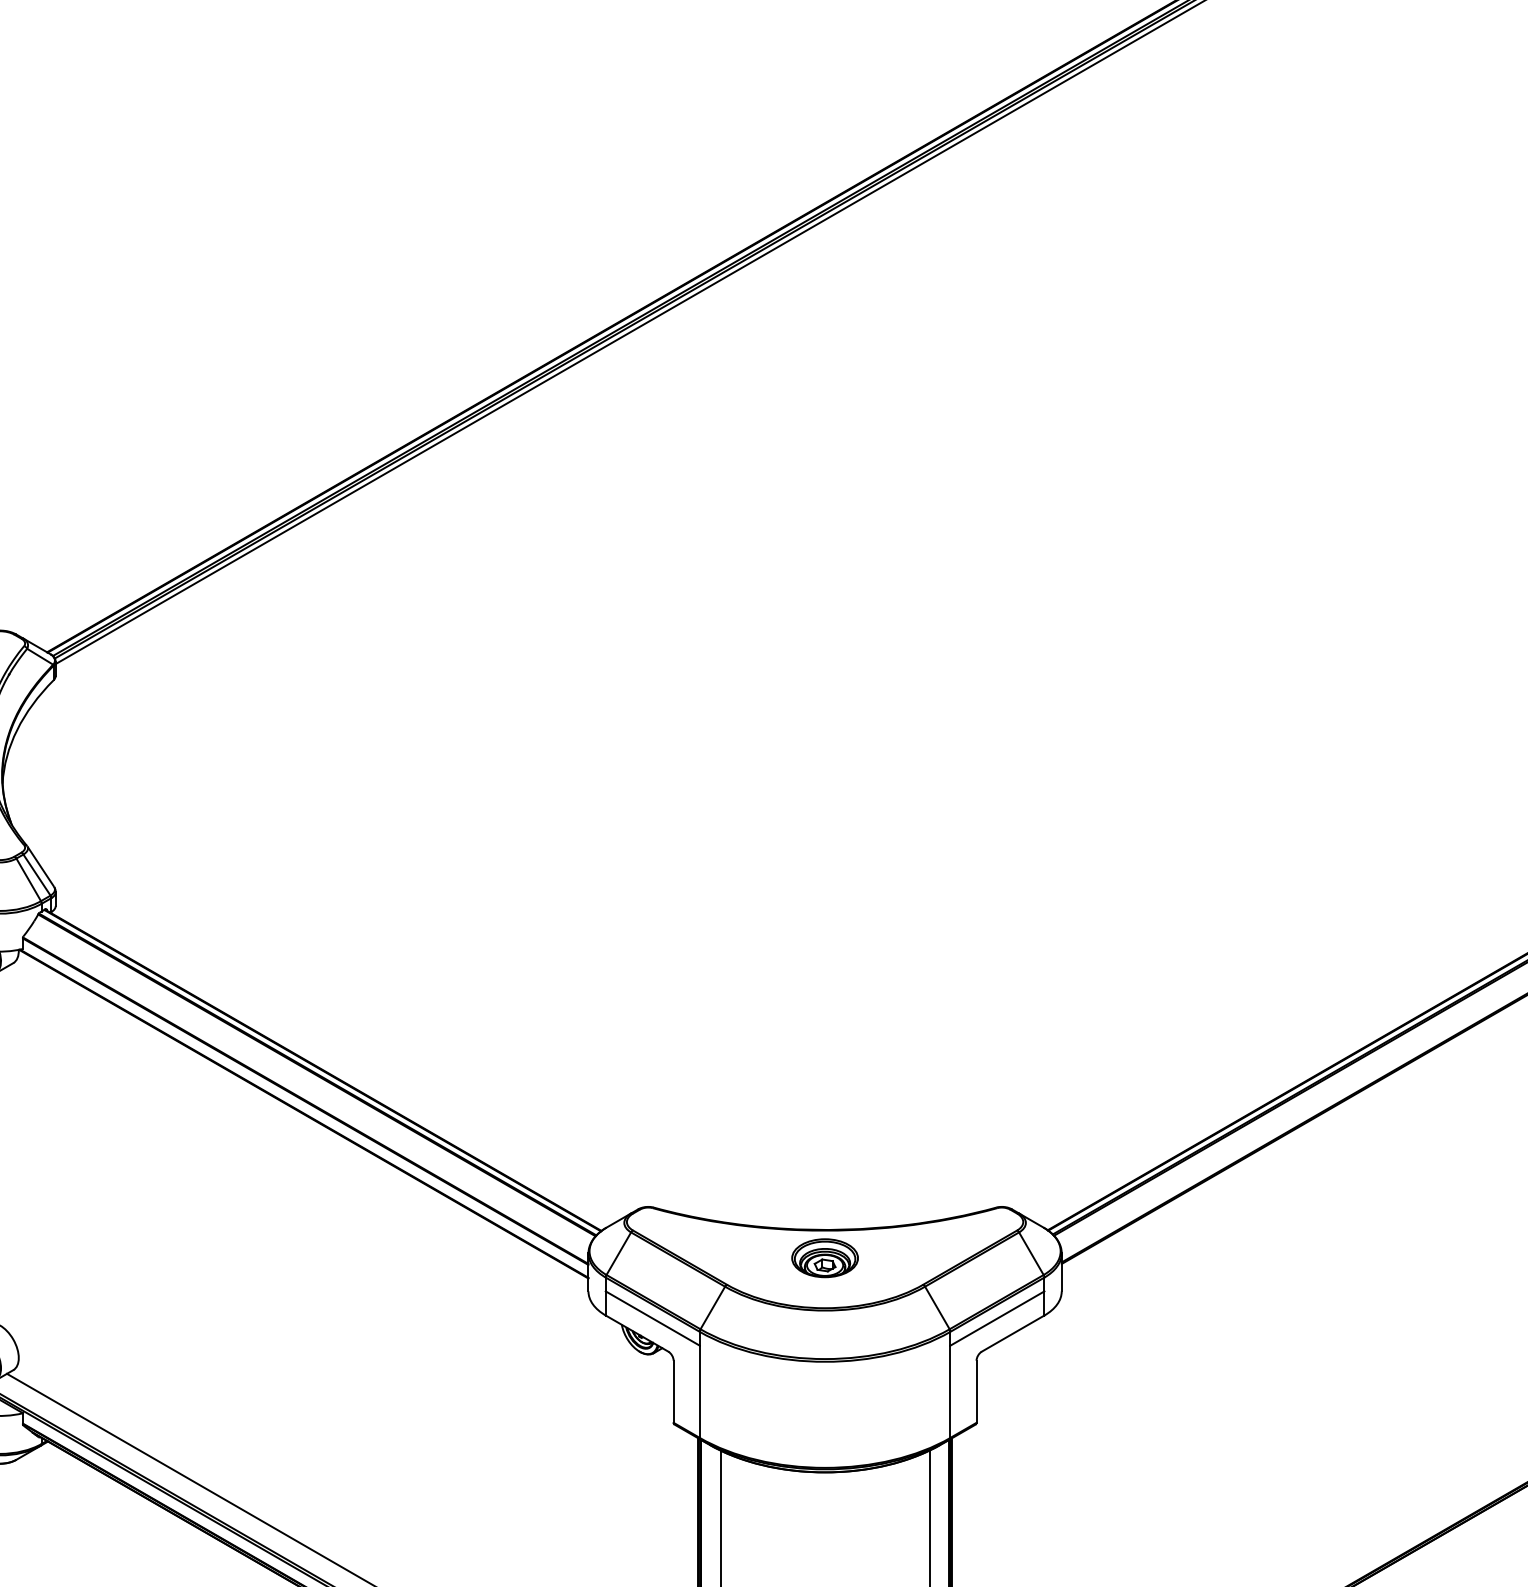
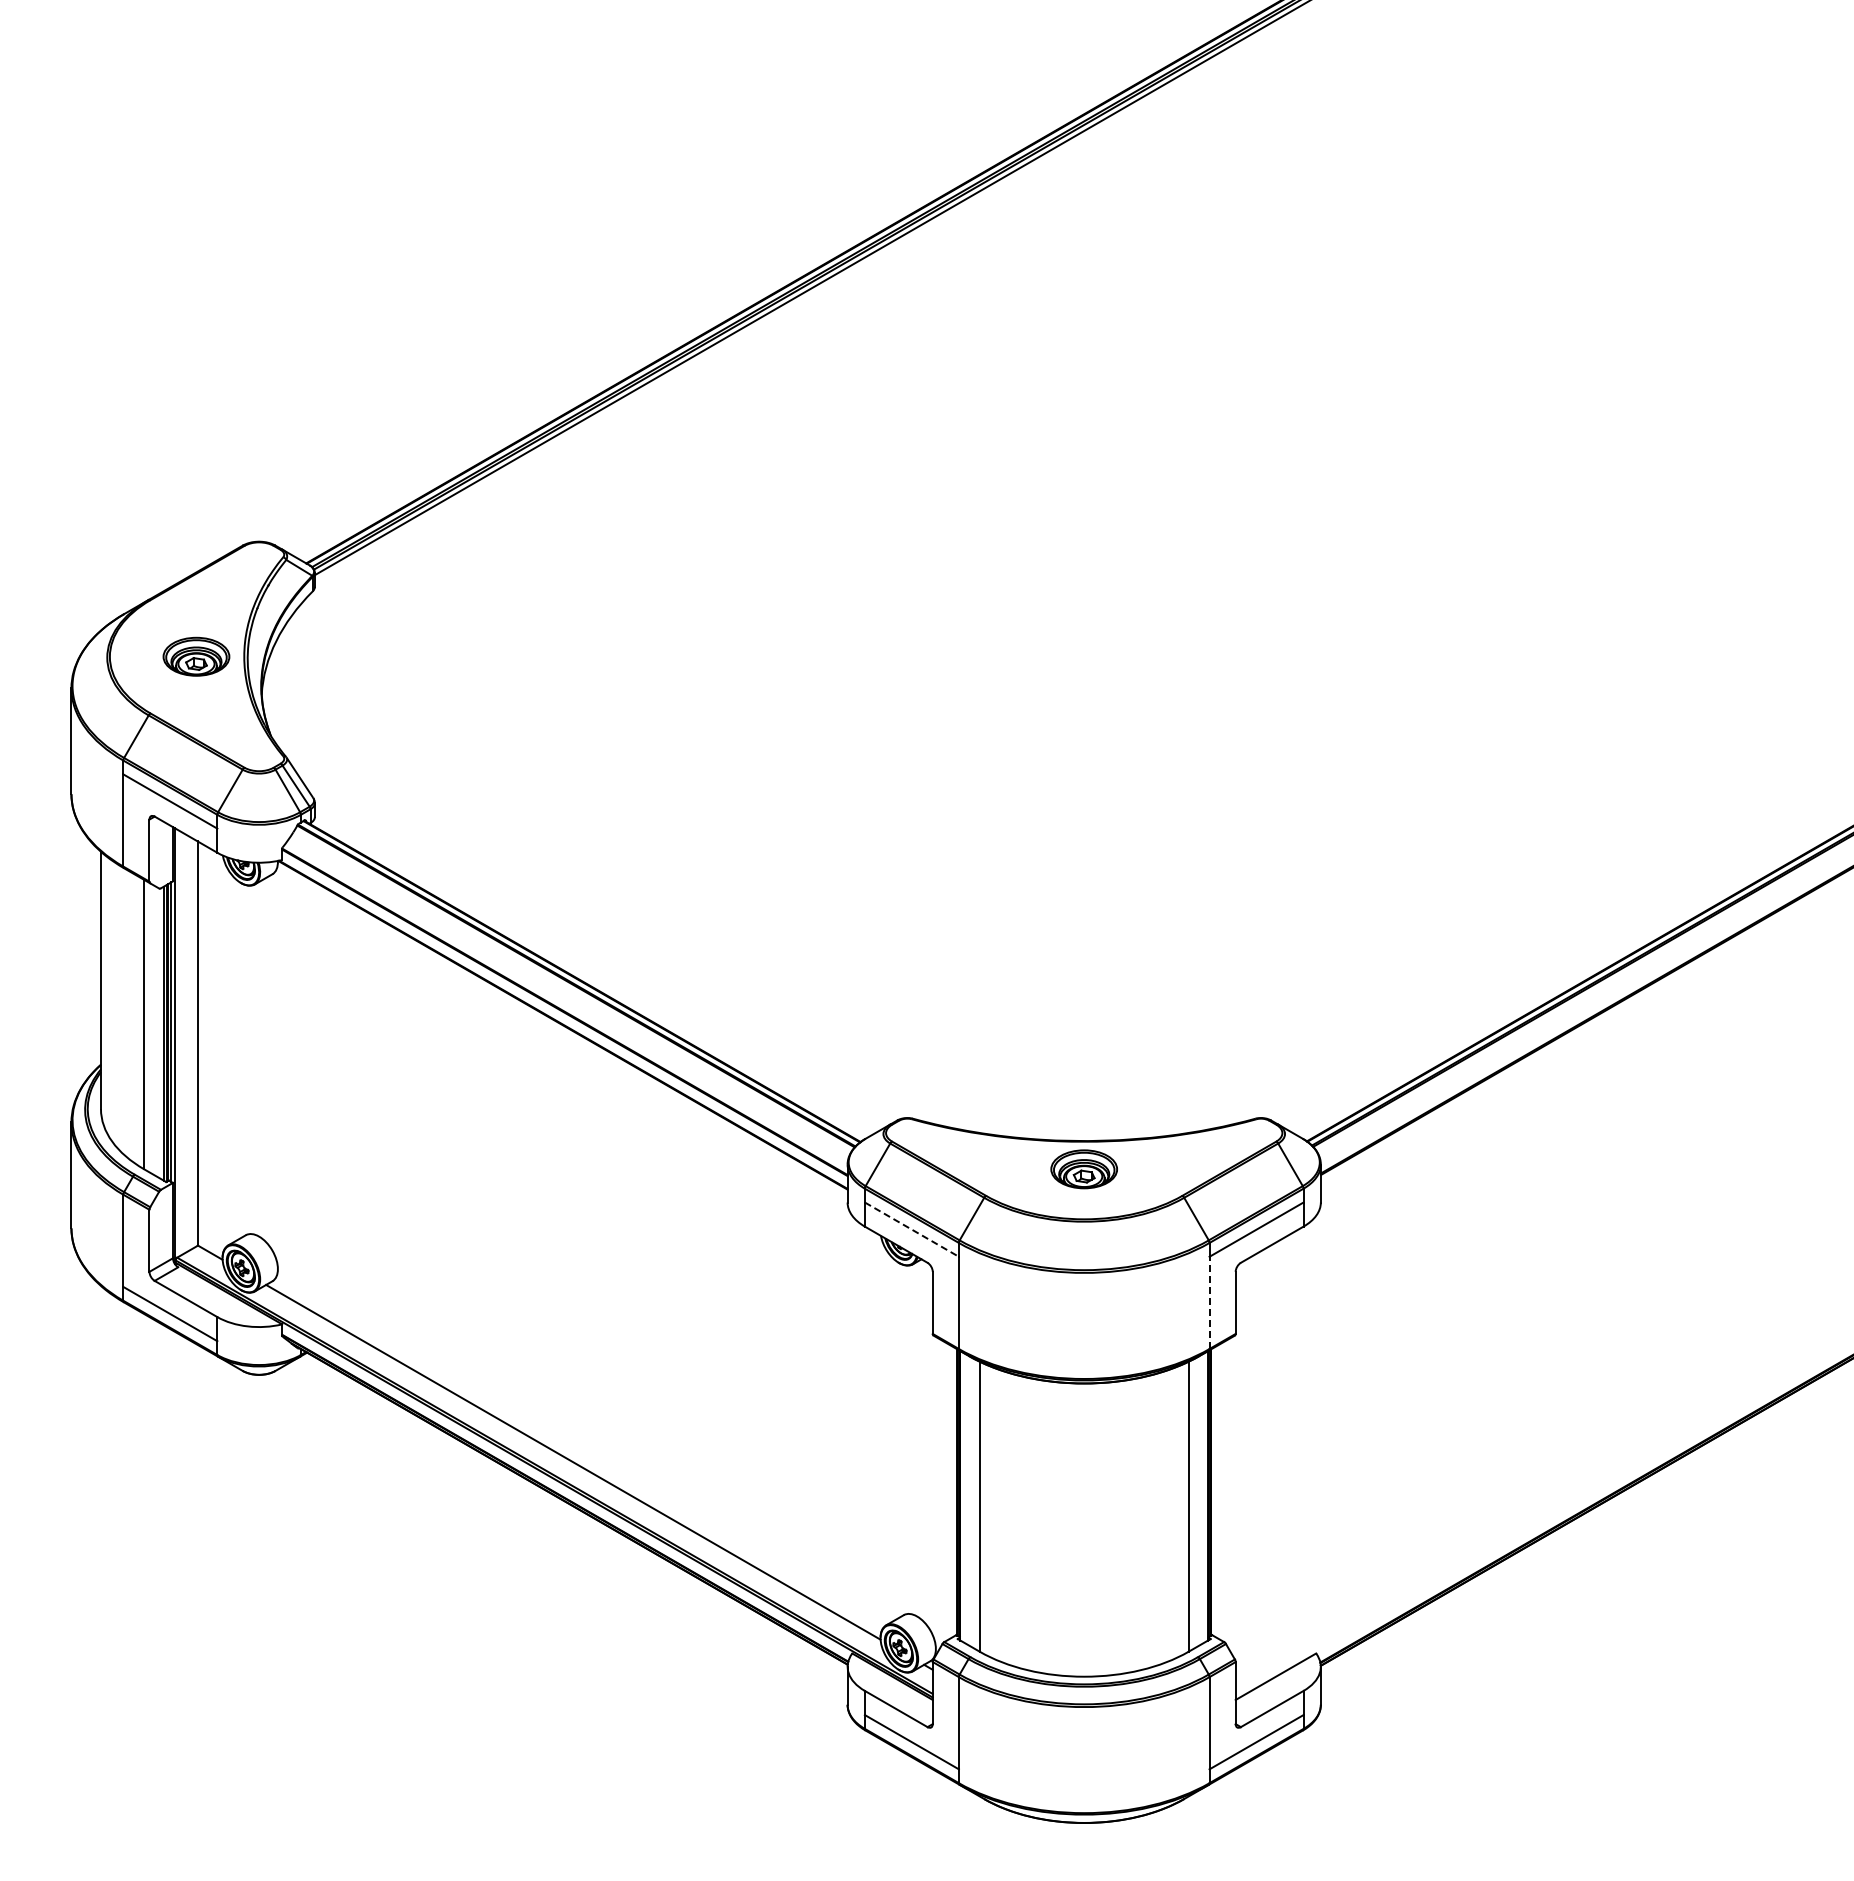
line: (653, 1318) -> (912, 1229), solid -> dashed
line: (950, 1391) -> (1209, 1302), solid -> dashed

